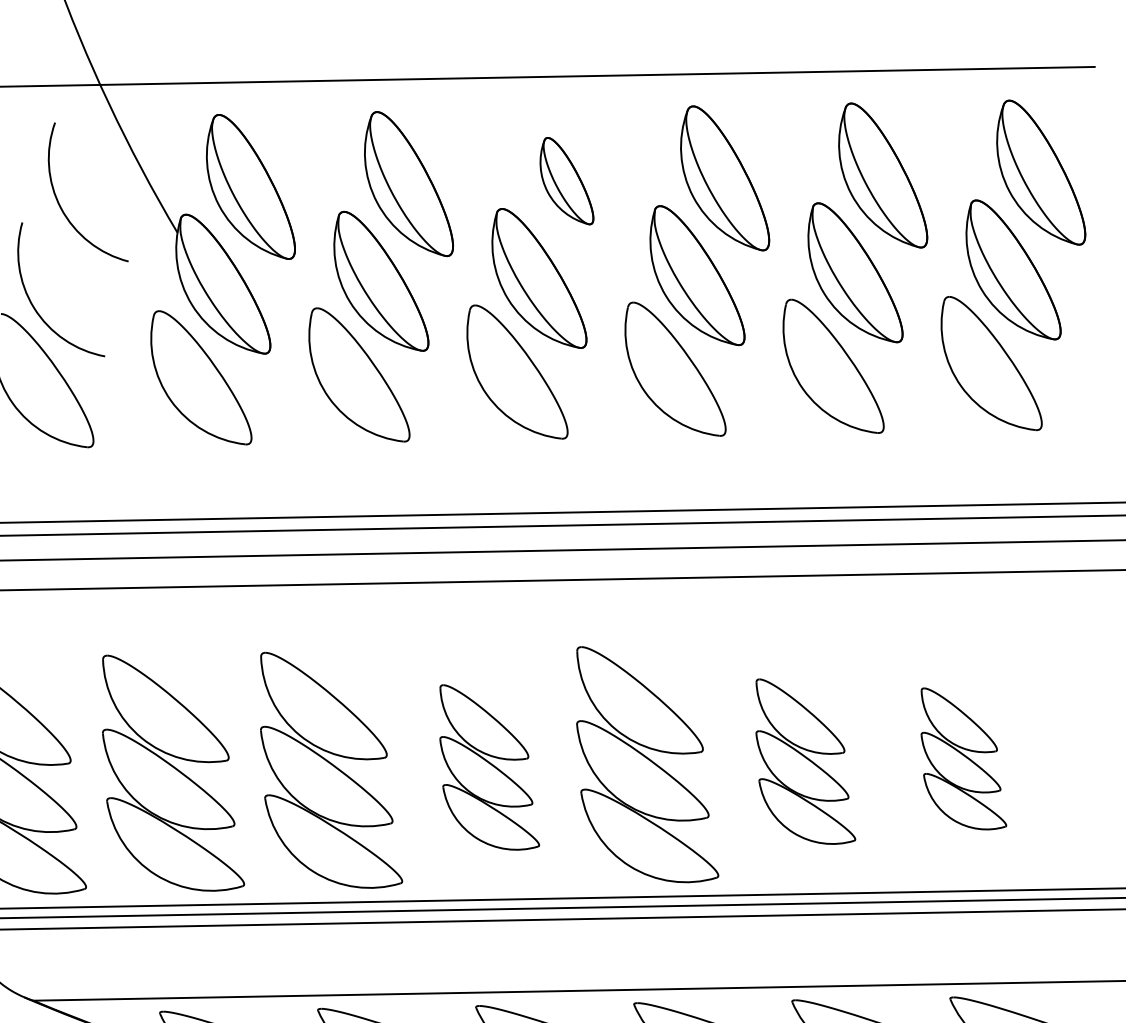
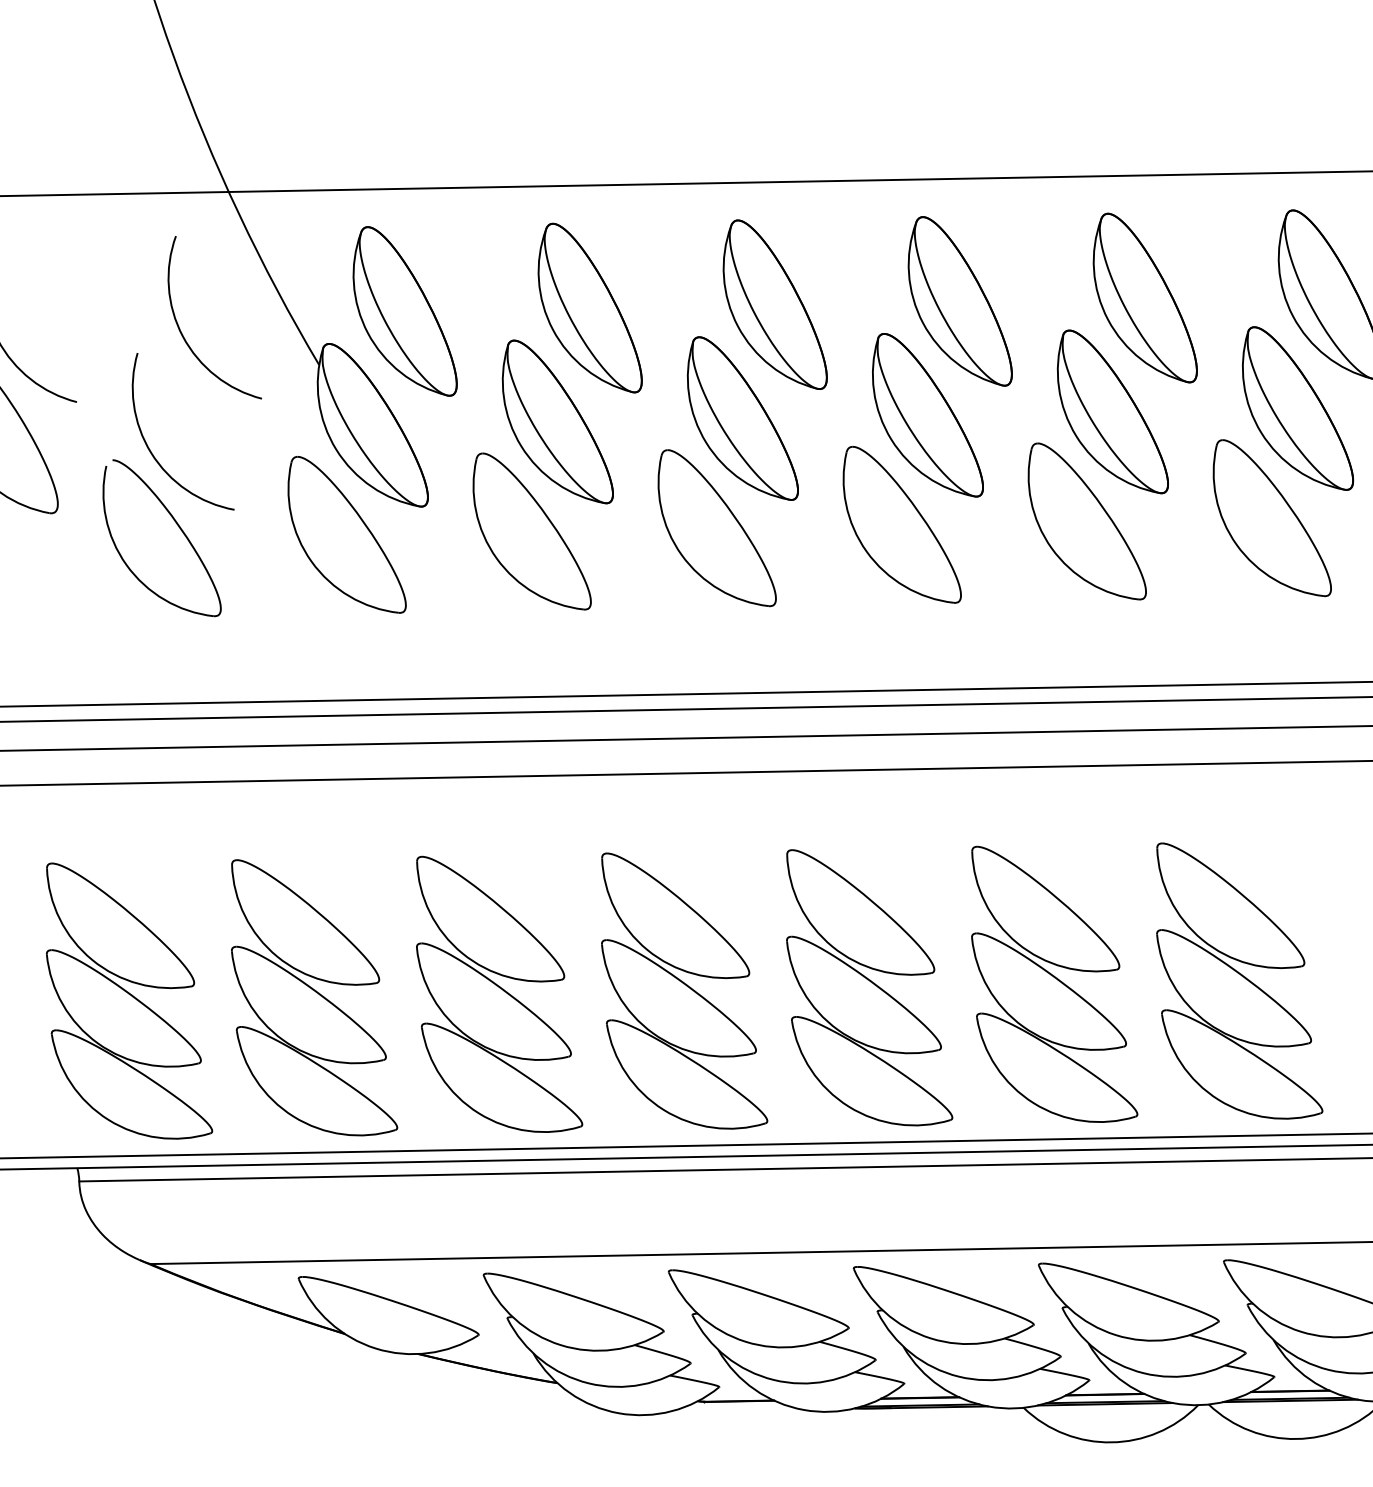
part: (566, 181) -> (774, 304), size x1.67
part: (963, 758) -> (1239, 980), size x1.67
part: (805, 761) -> (1054, 983), size x1.43
part: (489, 767) -> (684, 990), size x1.43

